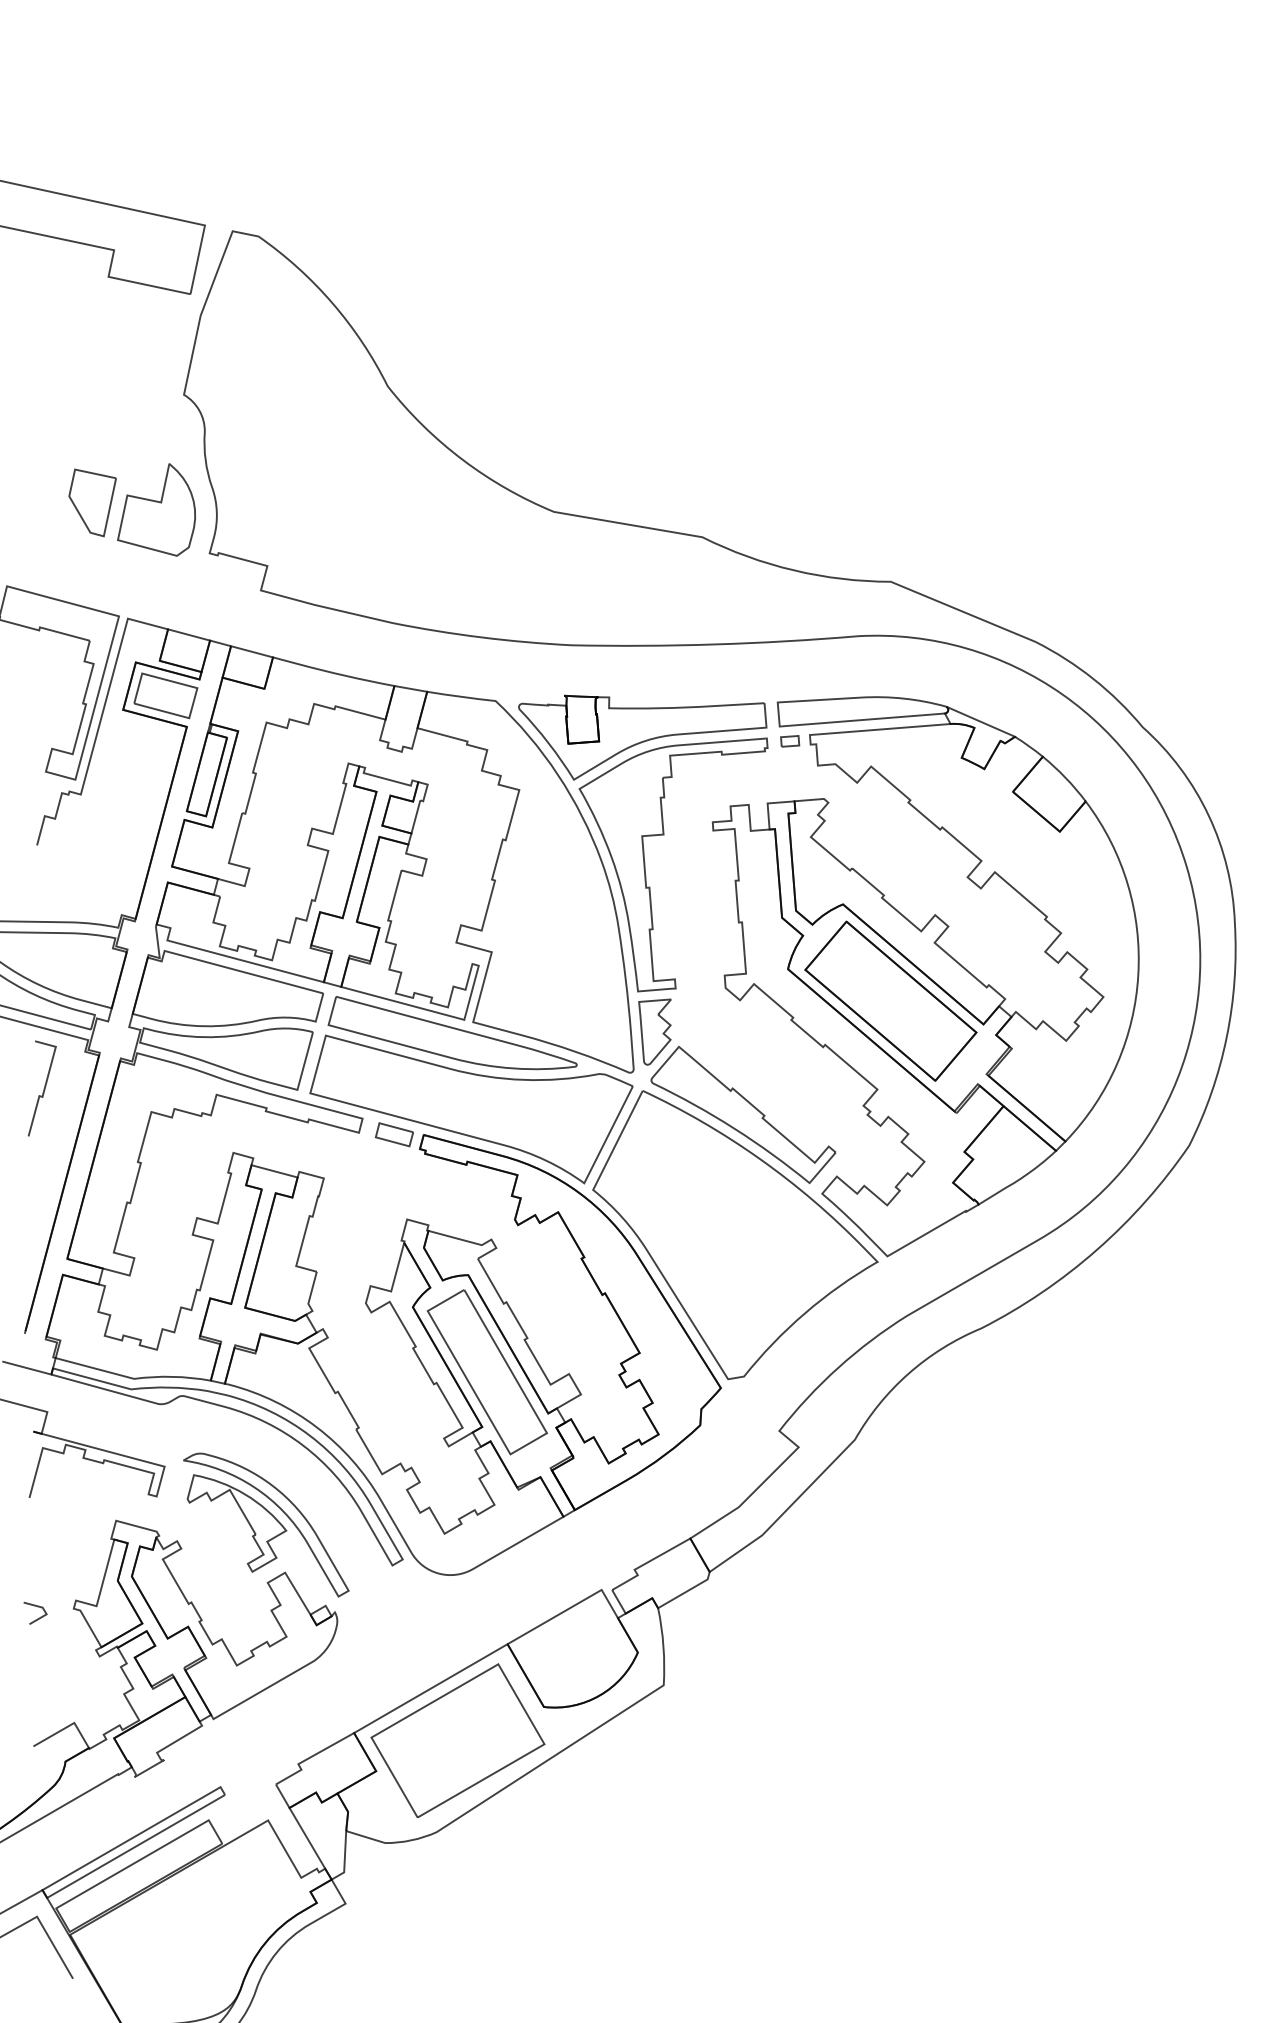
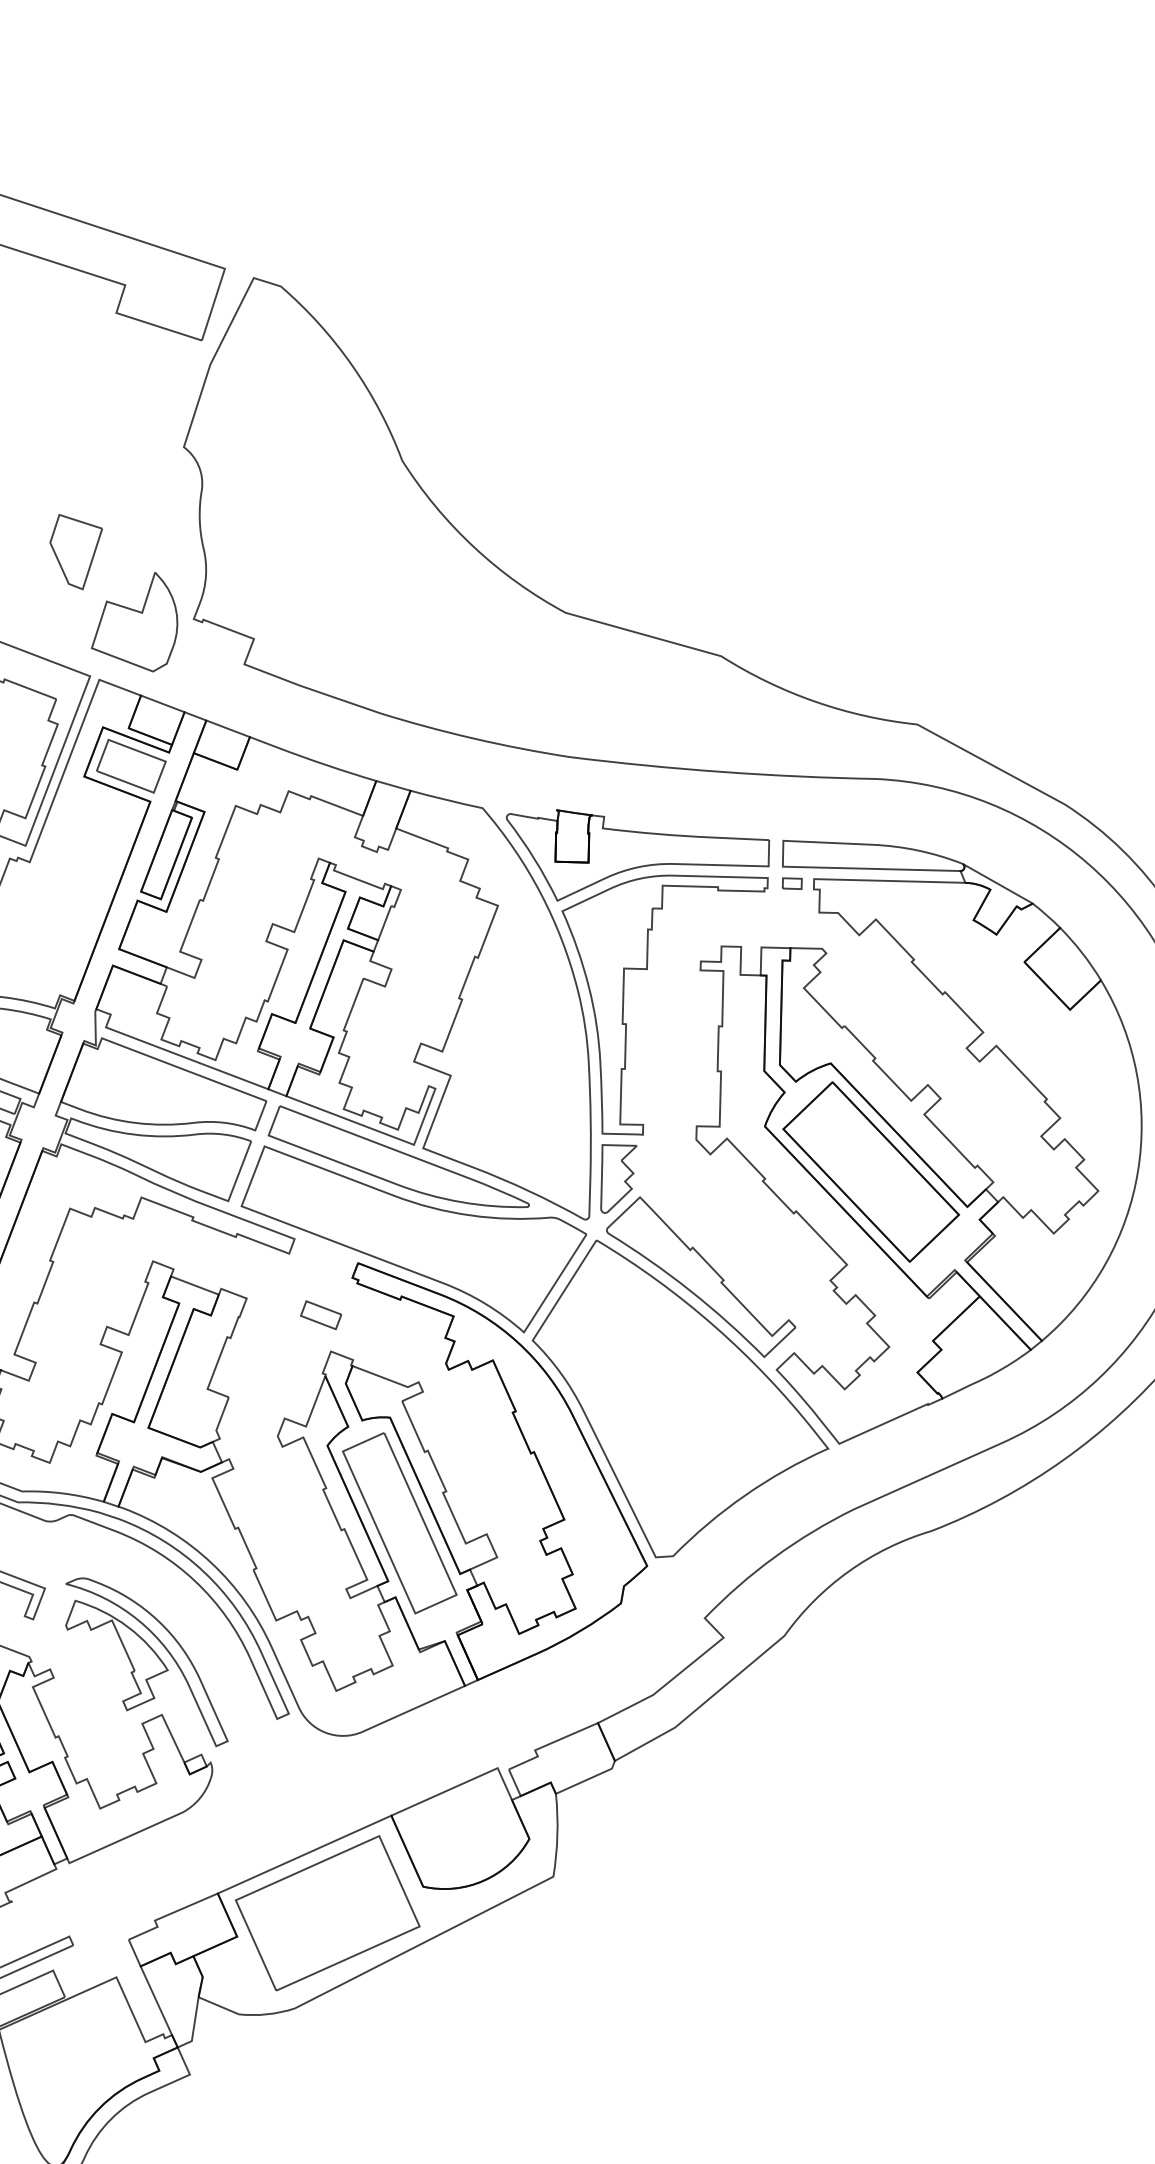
part: (156, 509) -> (136, 619), moved
part: (393, 1134) -> (320, 1314), moved

